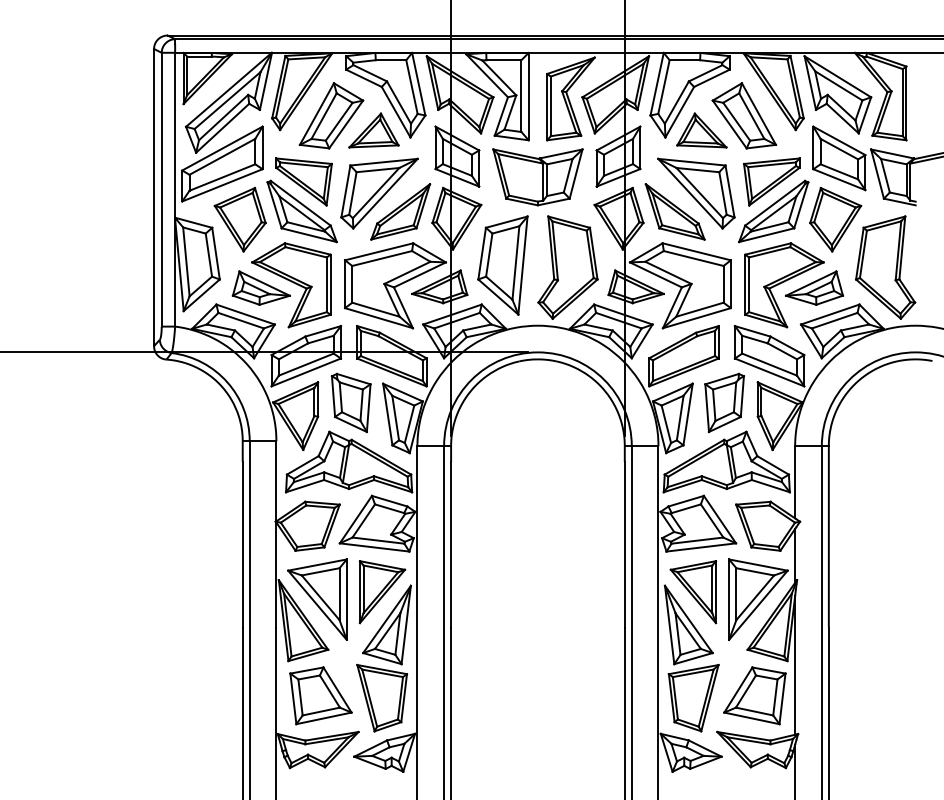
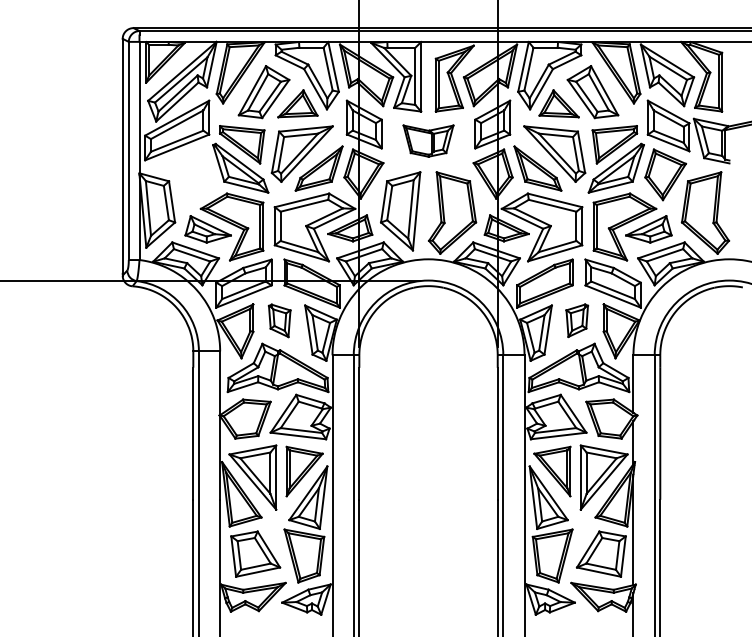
part: (537, 177) -> (428, 141), size x0.7
part: (239, 219) -> (190, 174), removed
part: (350, 402) -> (279, 320), size x0.7
part: (724, 402) -> (577, 320), size x0.7

